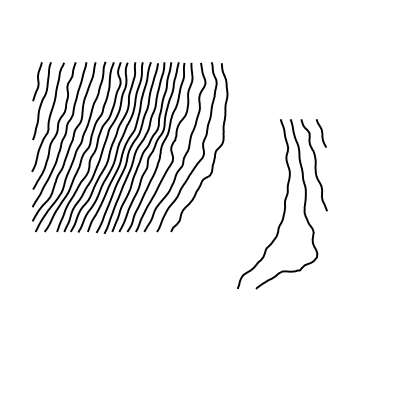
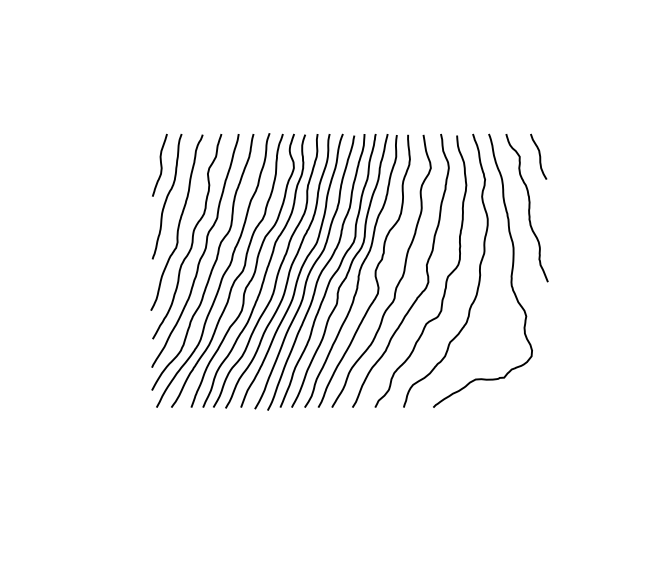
part: (129, 147) -> (308, 271), moved

